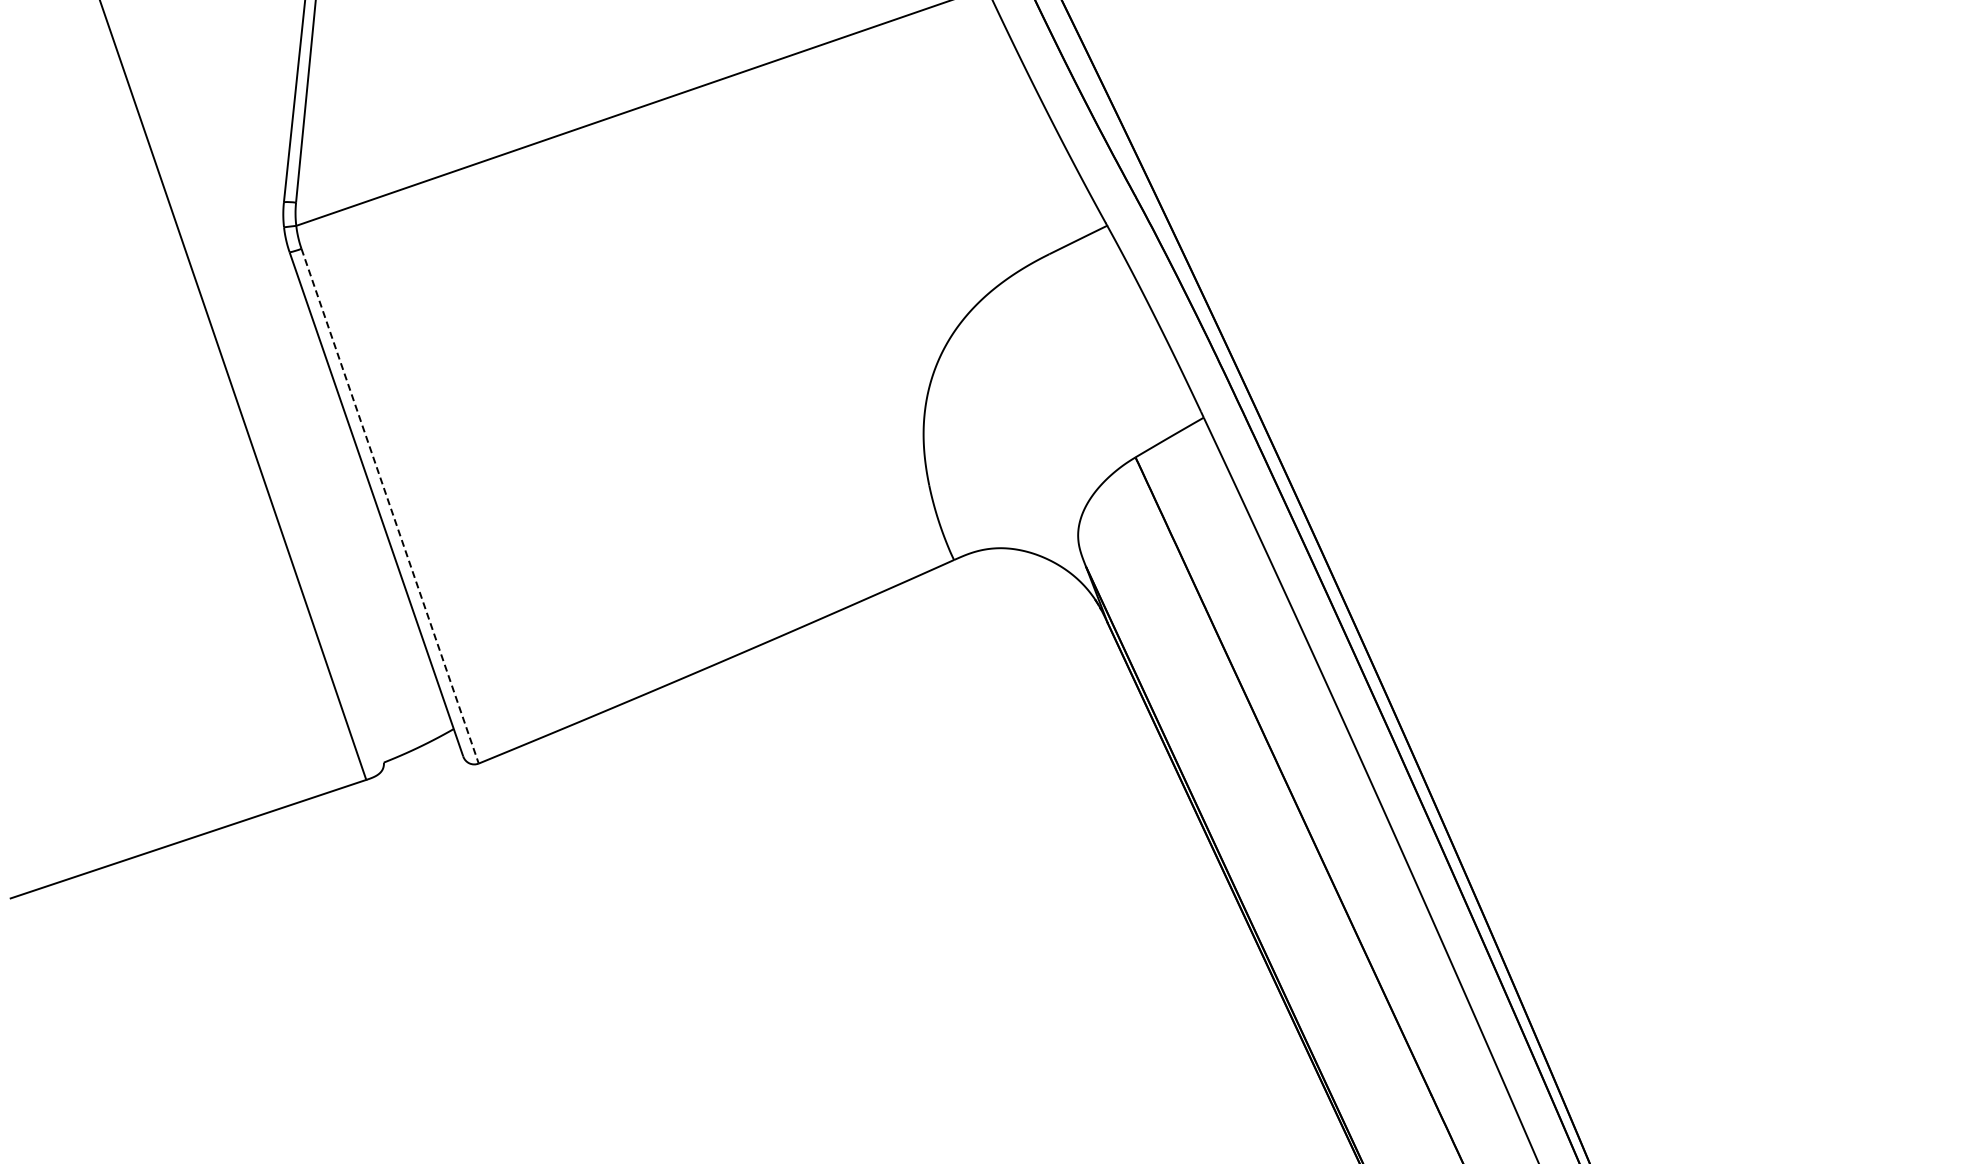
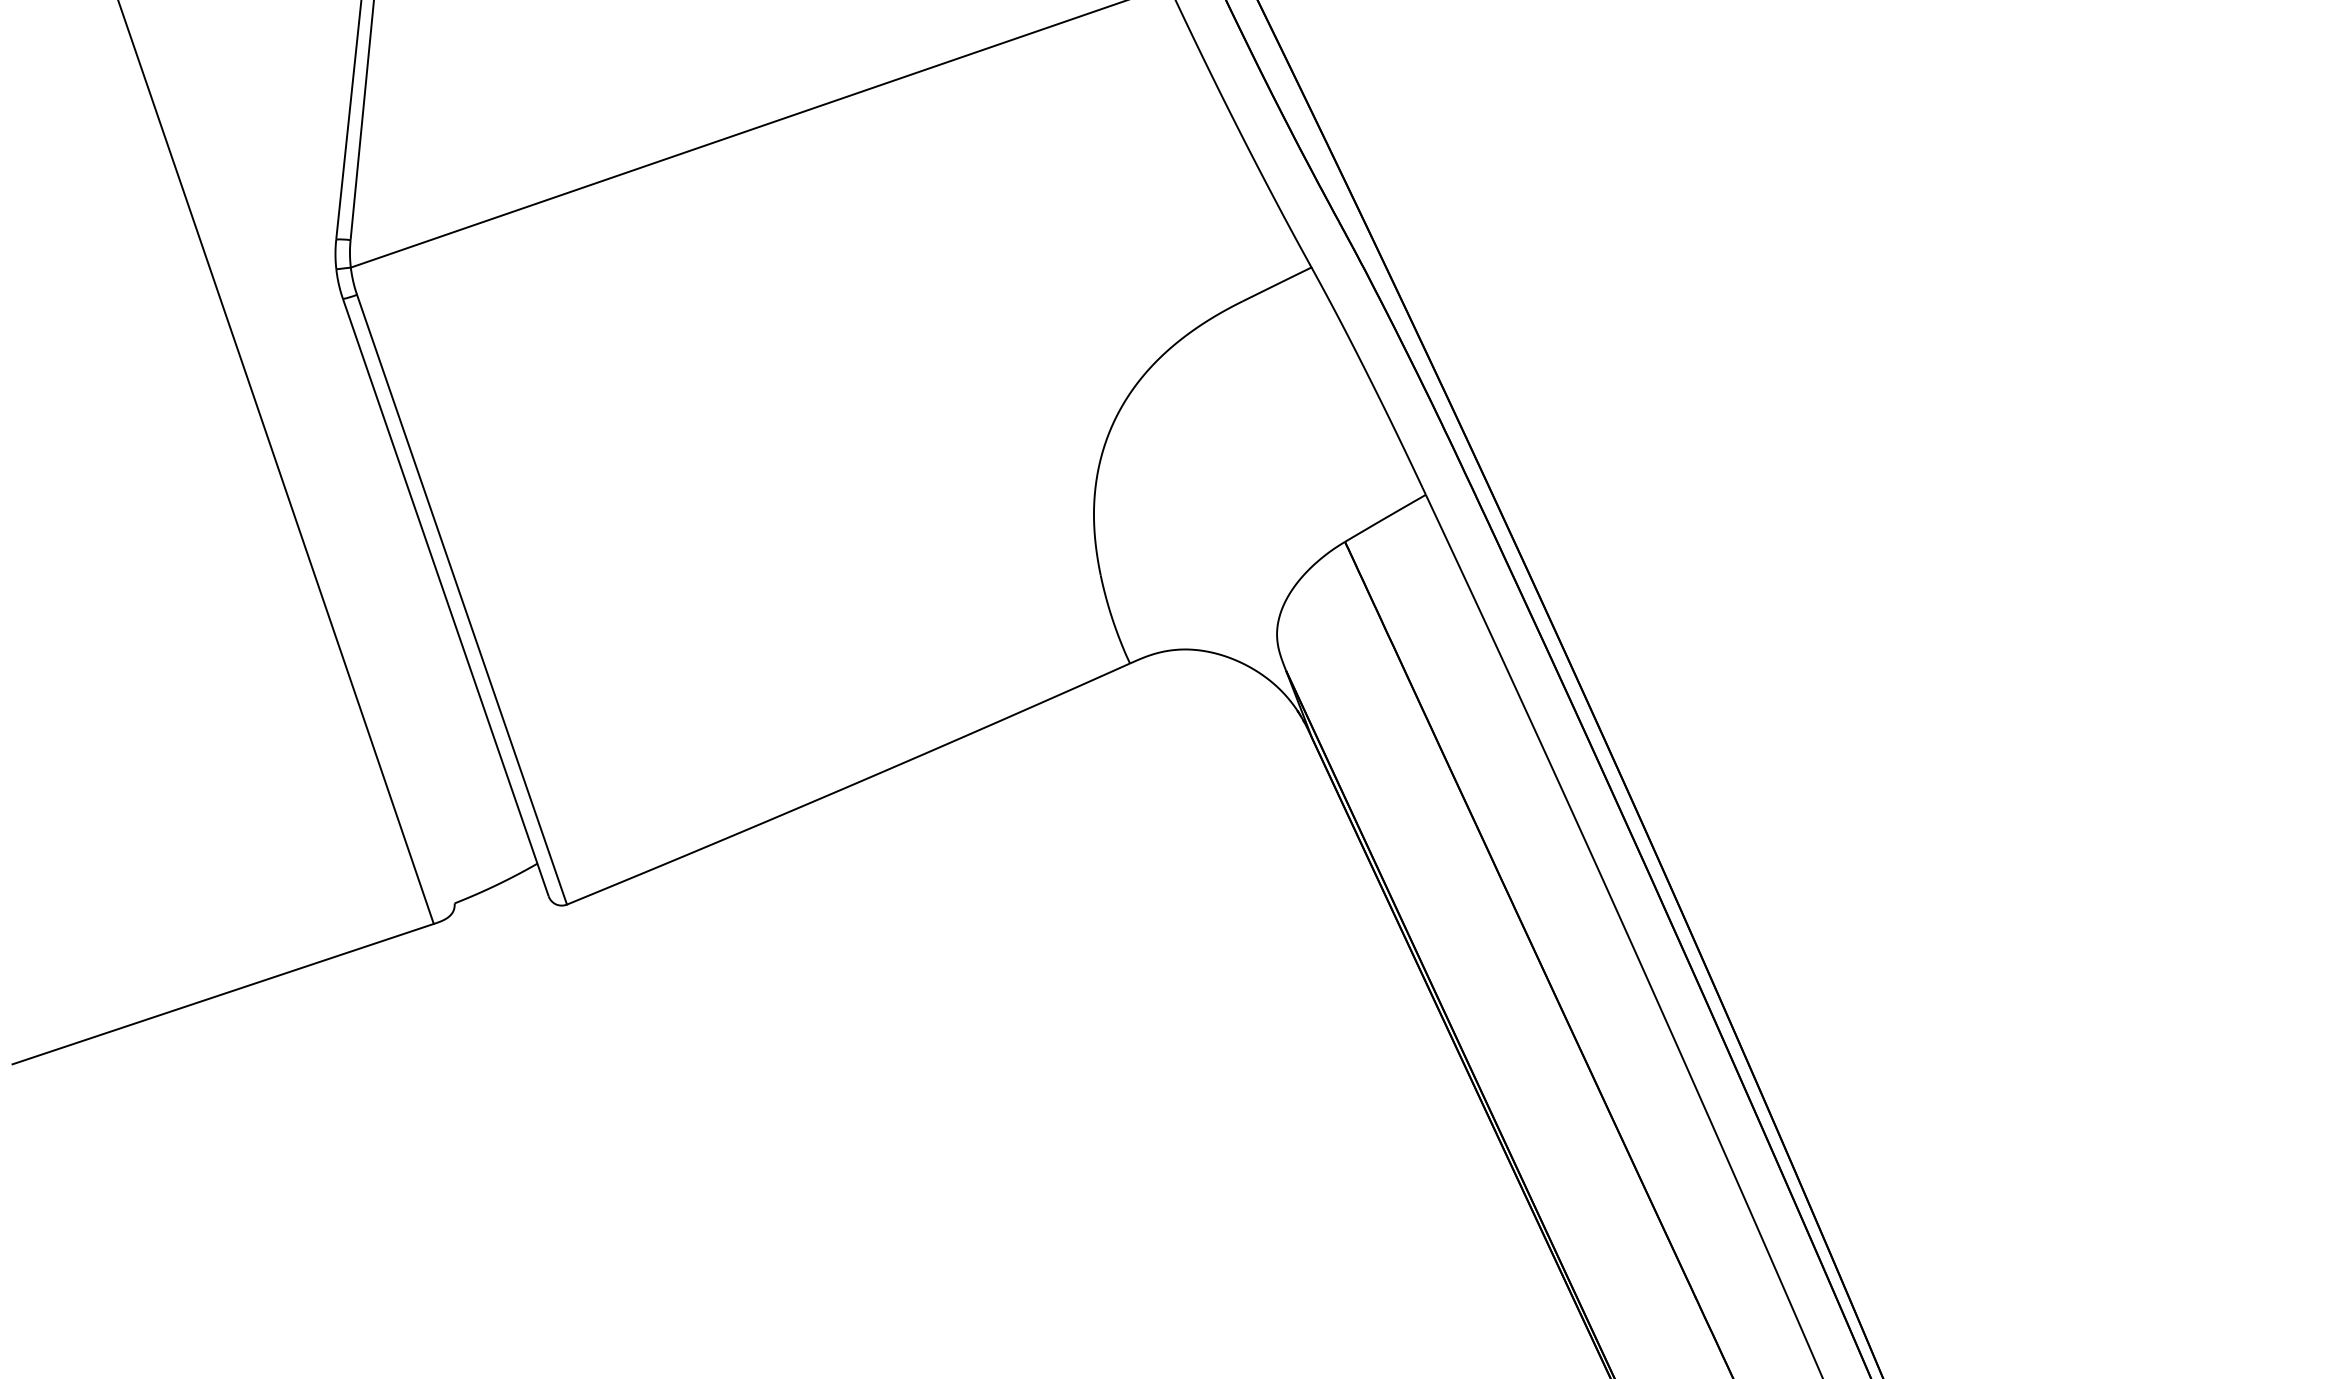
line: (390, 506) -> (462, 600), dashed -> solid

